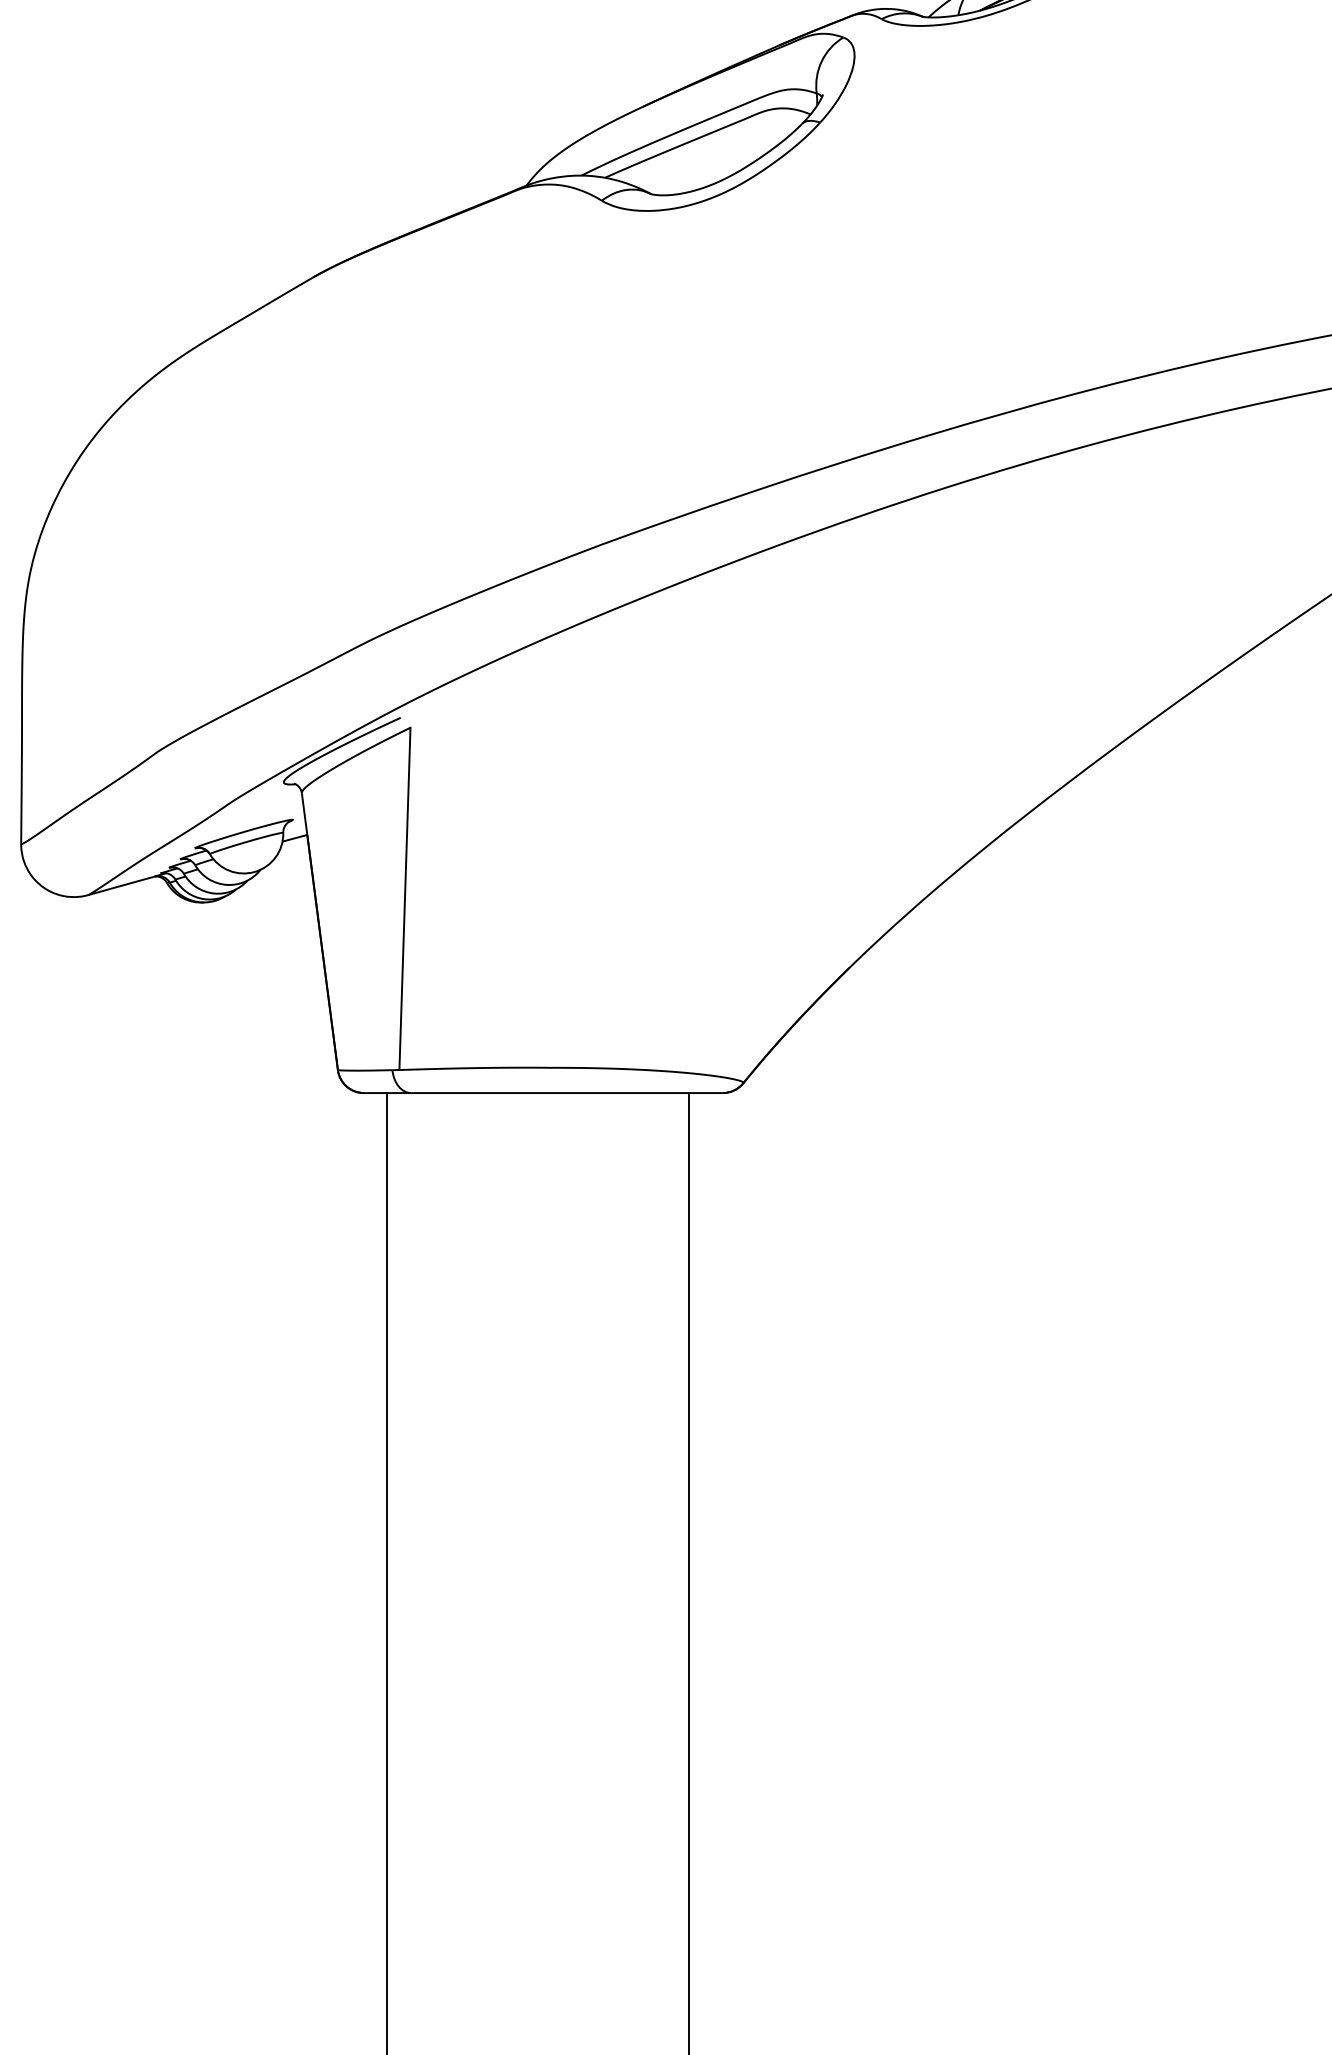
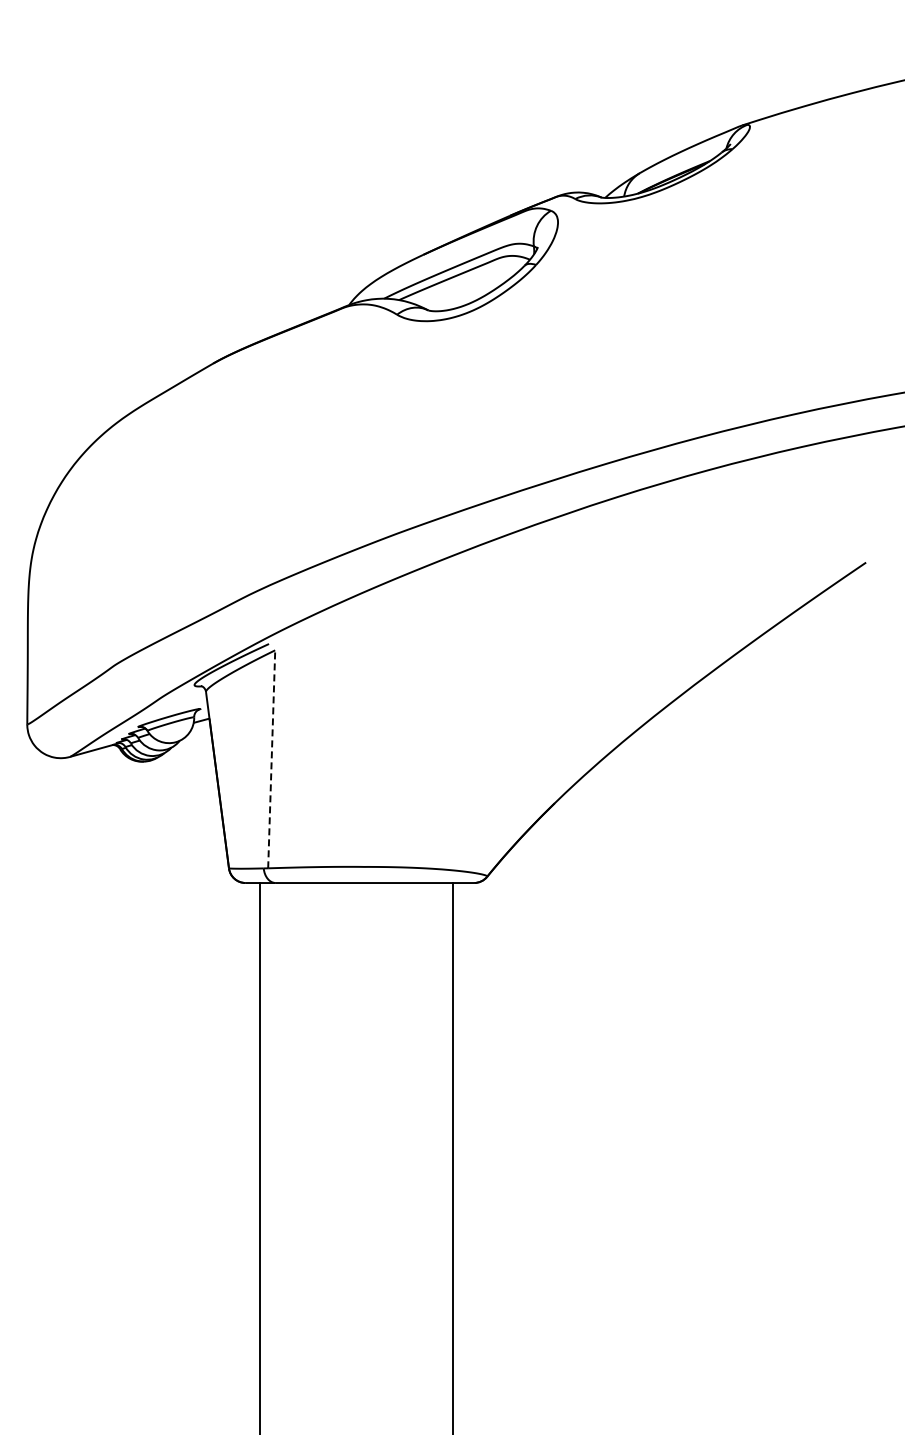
line: (404, 897) -> (271, 758), solid -> dashed

